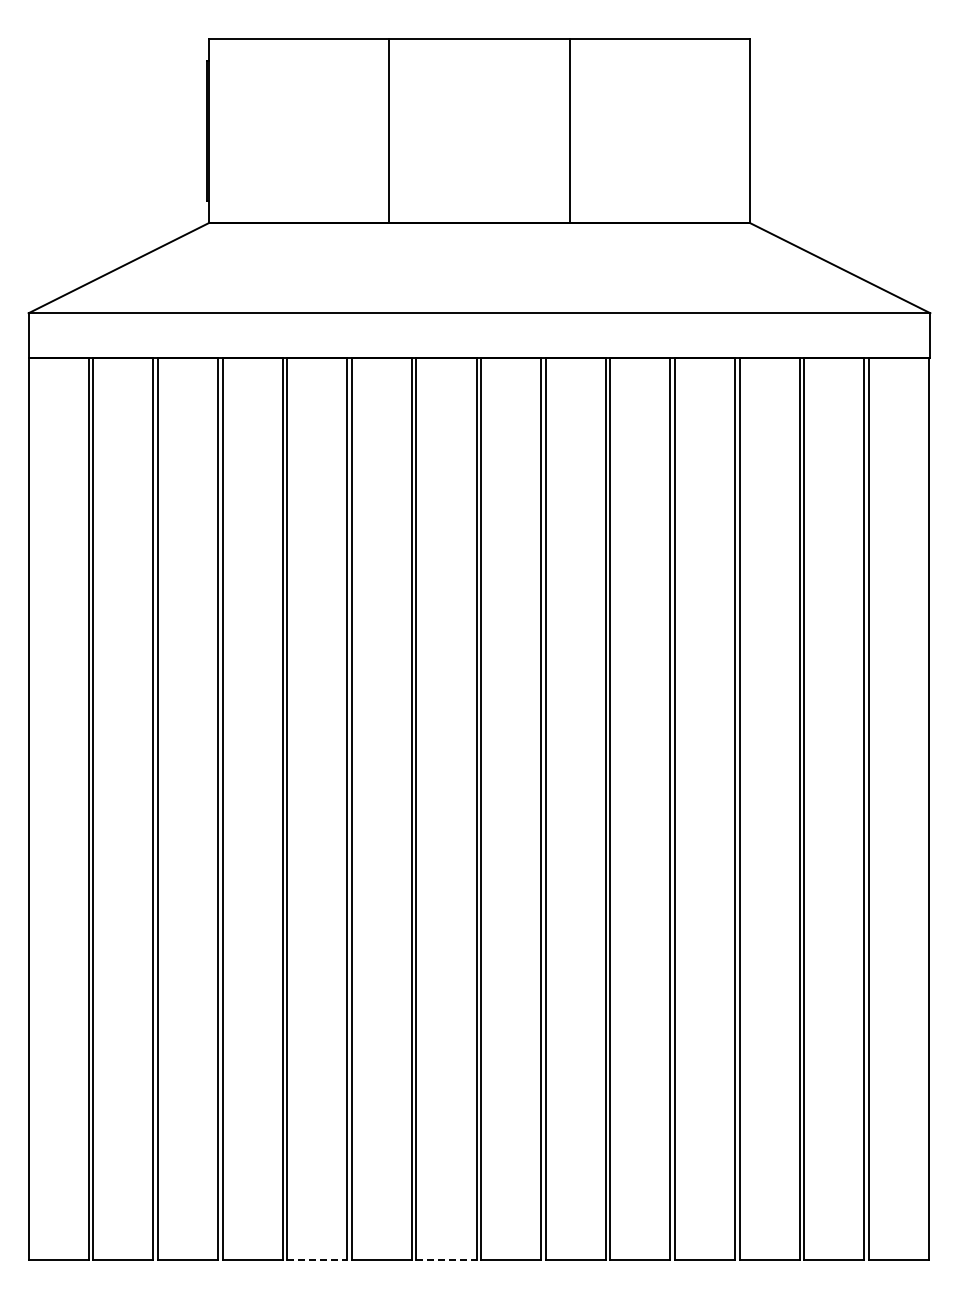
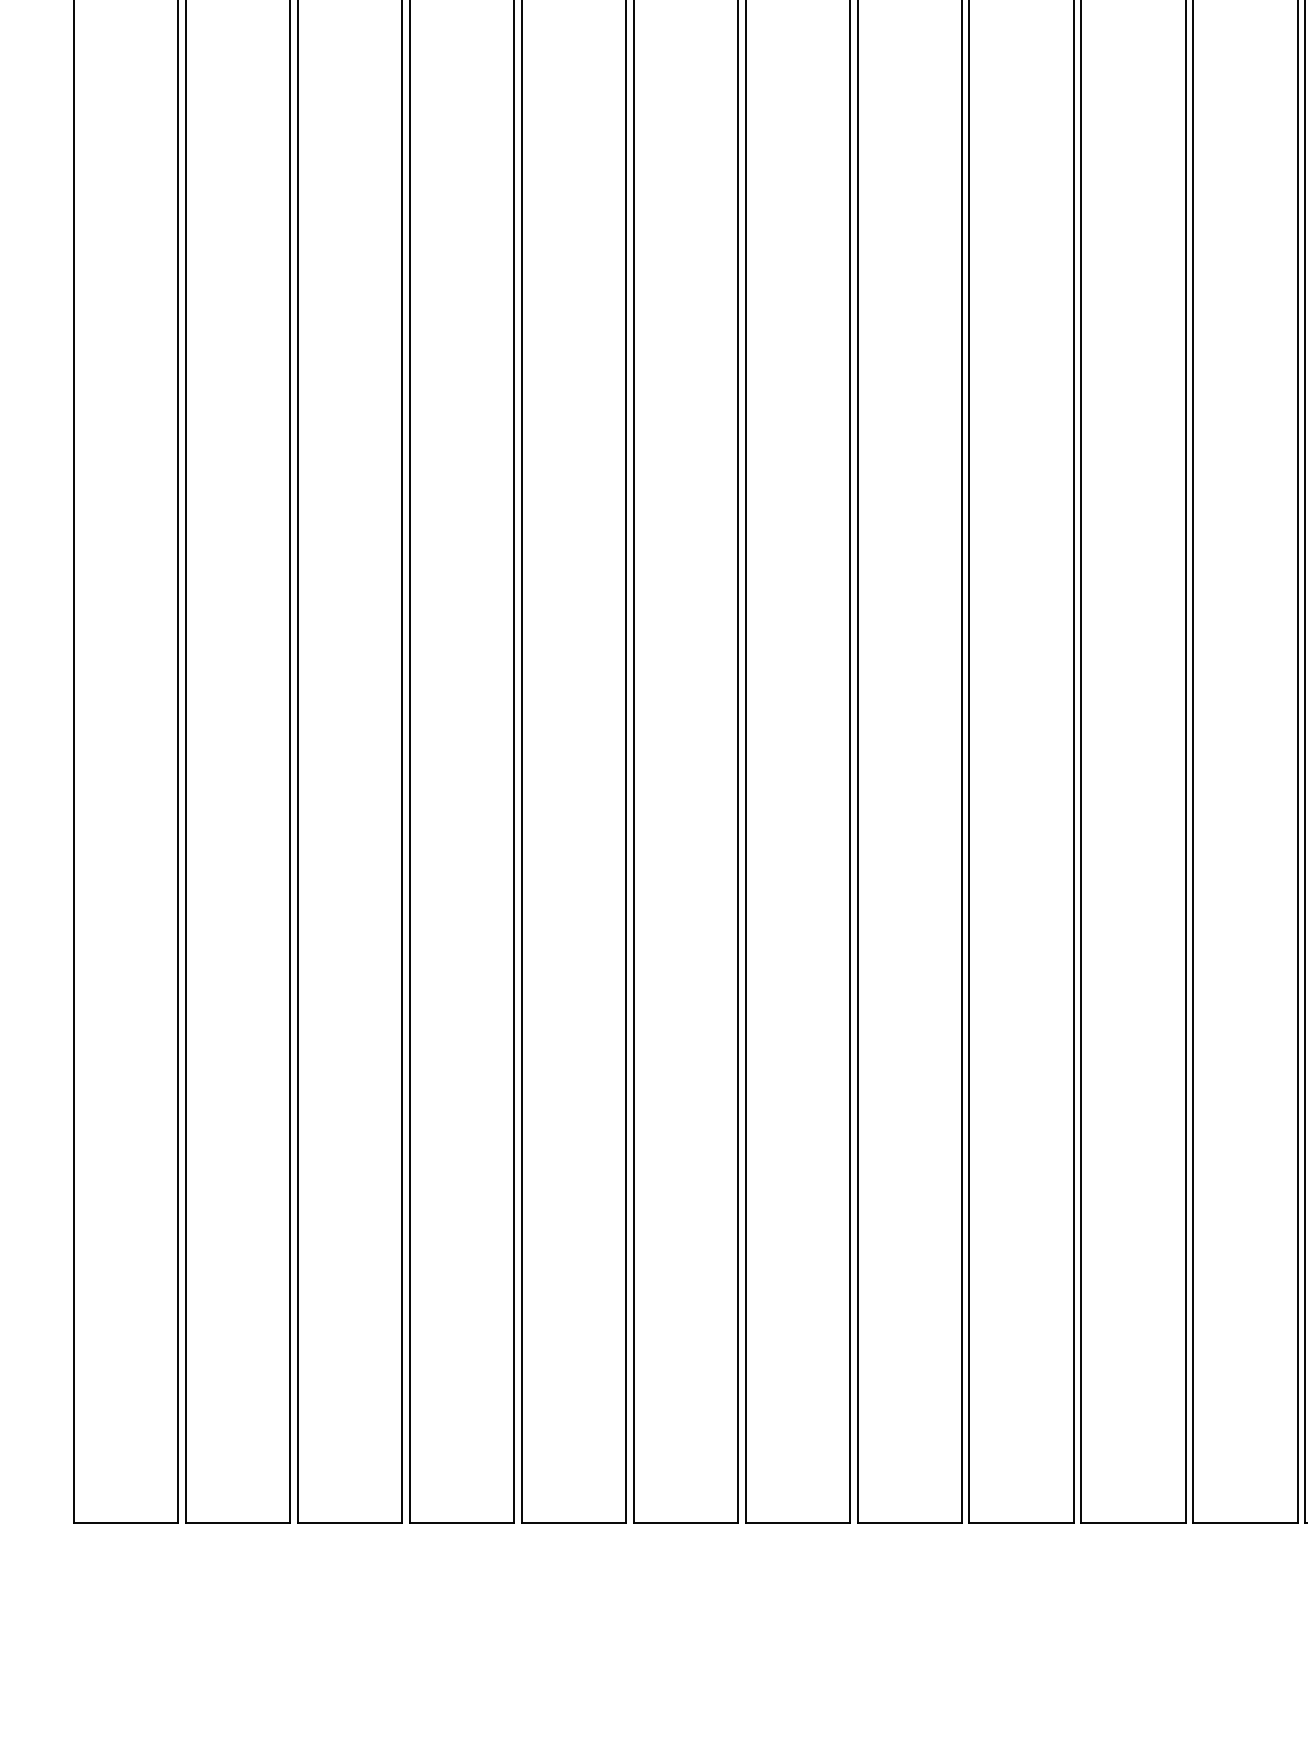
line: (317, 1260) -> (574, 1523), dashed -> solid
line: (446, 1260) -> (797, 1523), dashed -> solid

